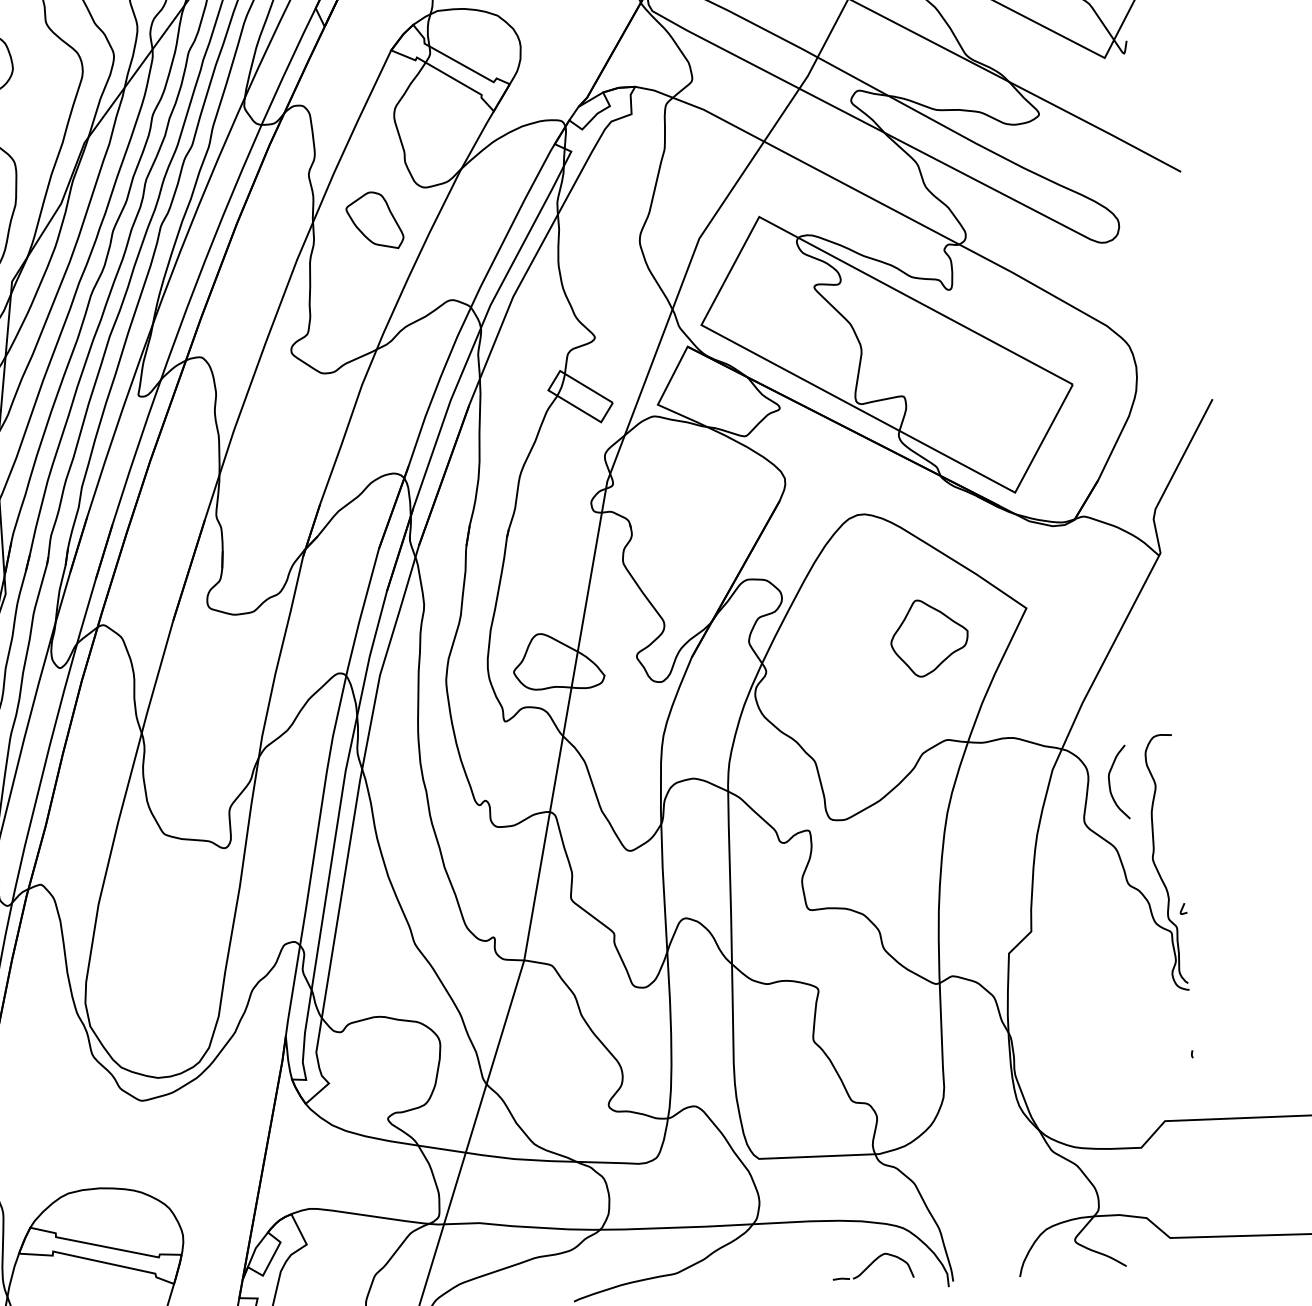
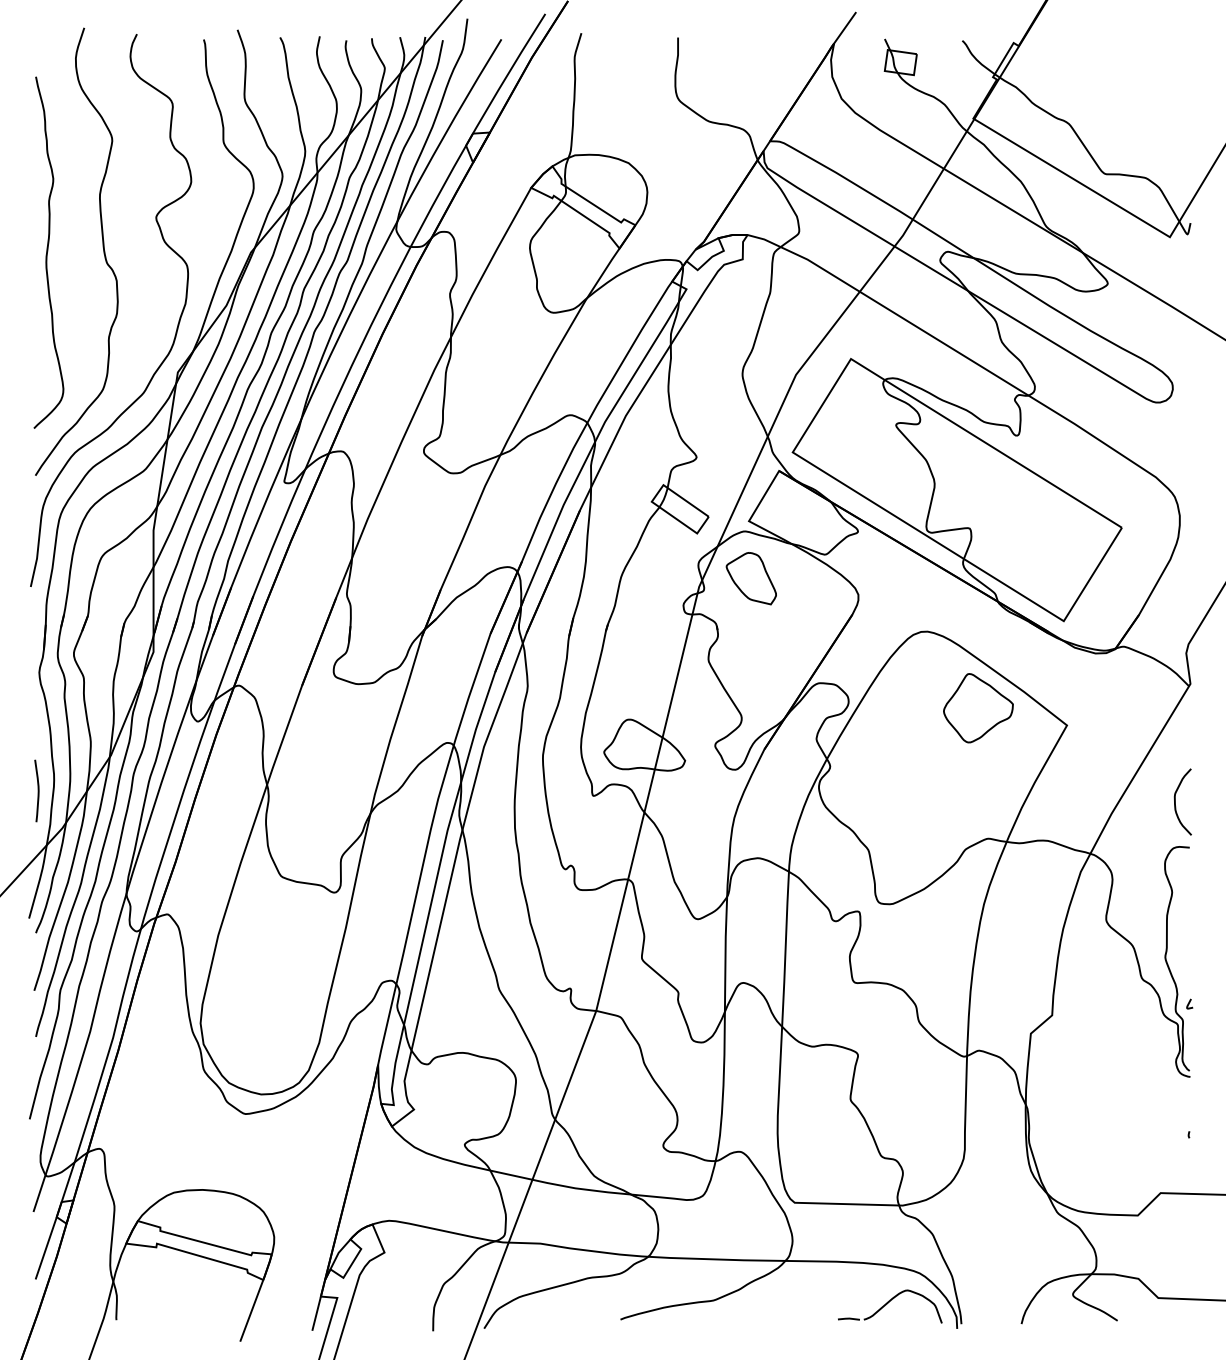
part: (373, 220) -> (750, 578), moved
part: (929, 638) -> (978, 708), moved
curve: (1109, 782) -> (1175, 801), moved
part: (873, 1267) -> (890, 1306), size x1.43

